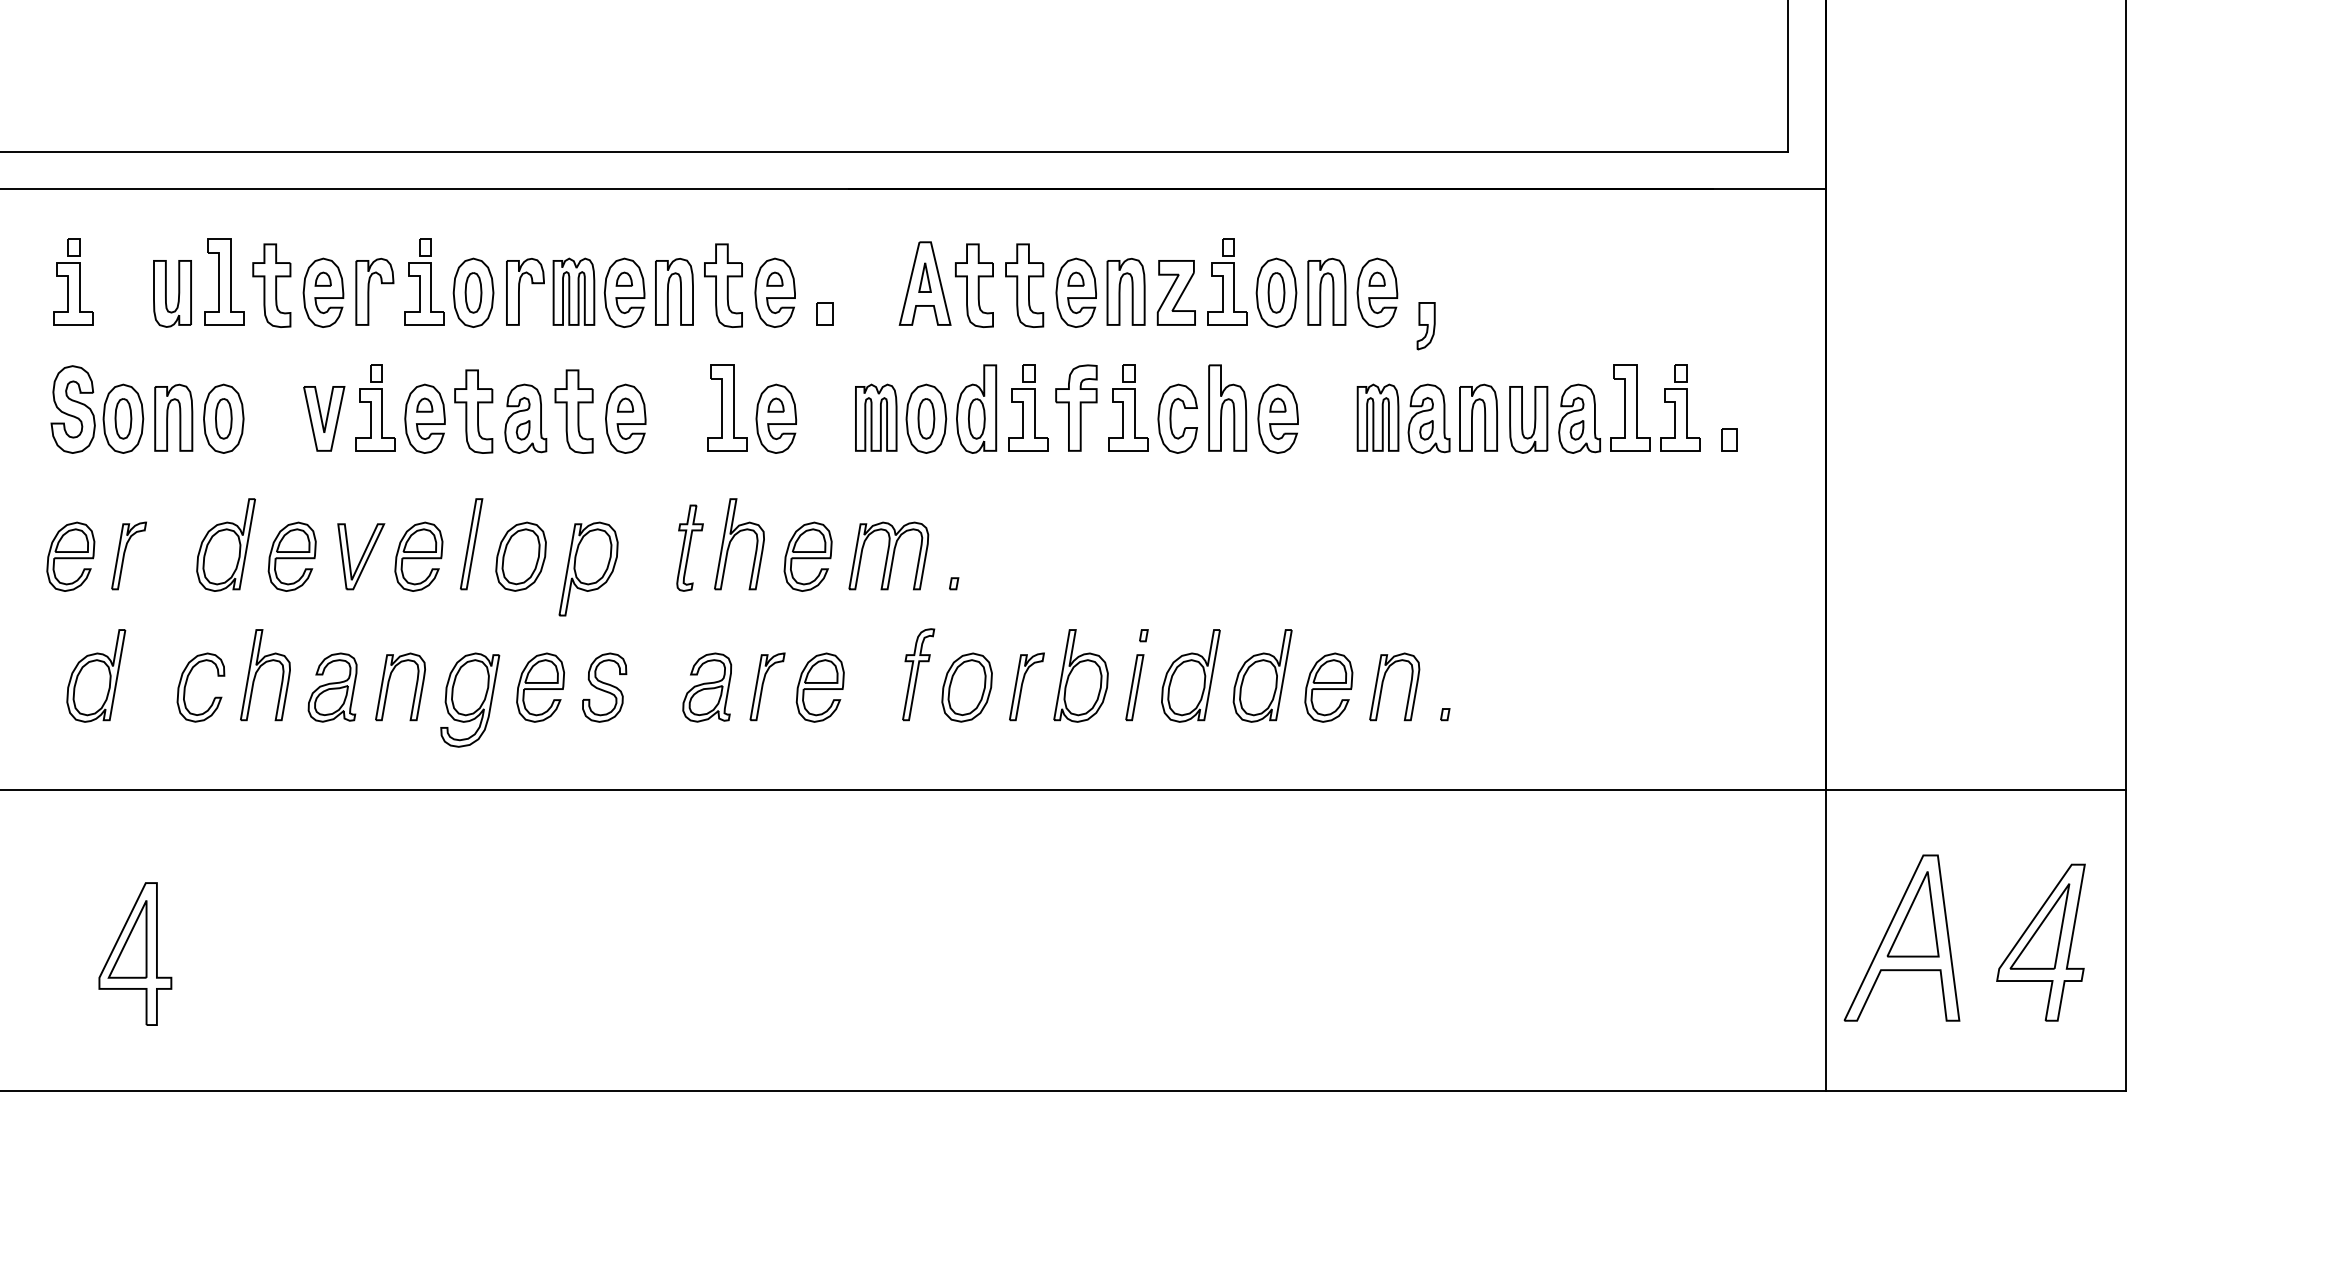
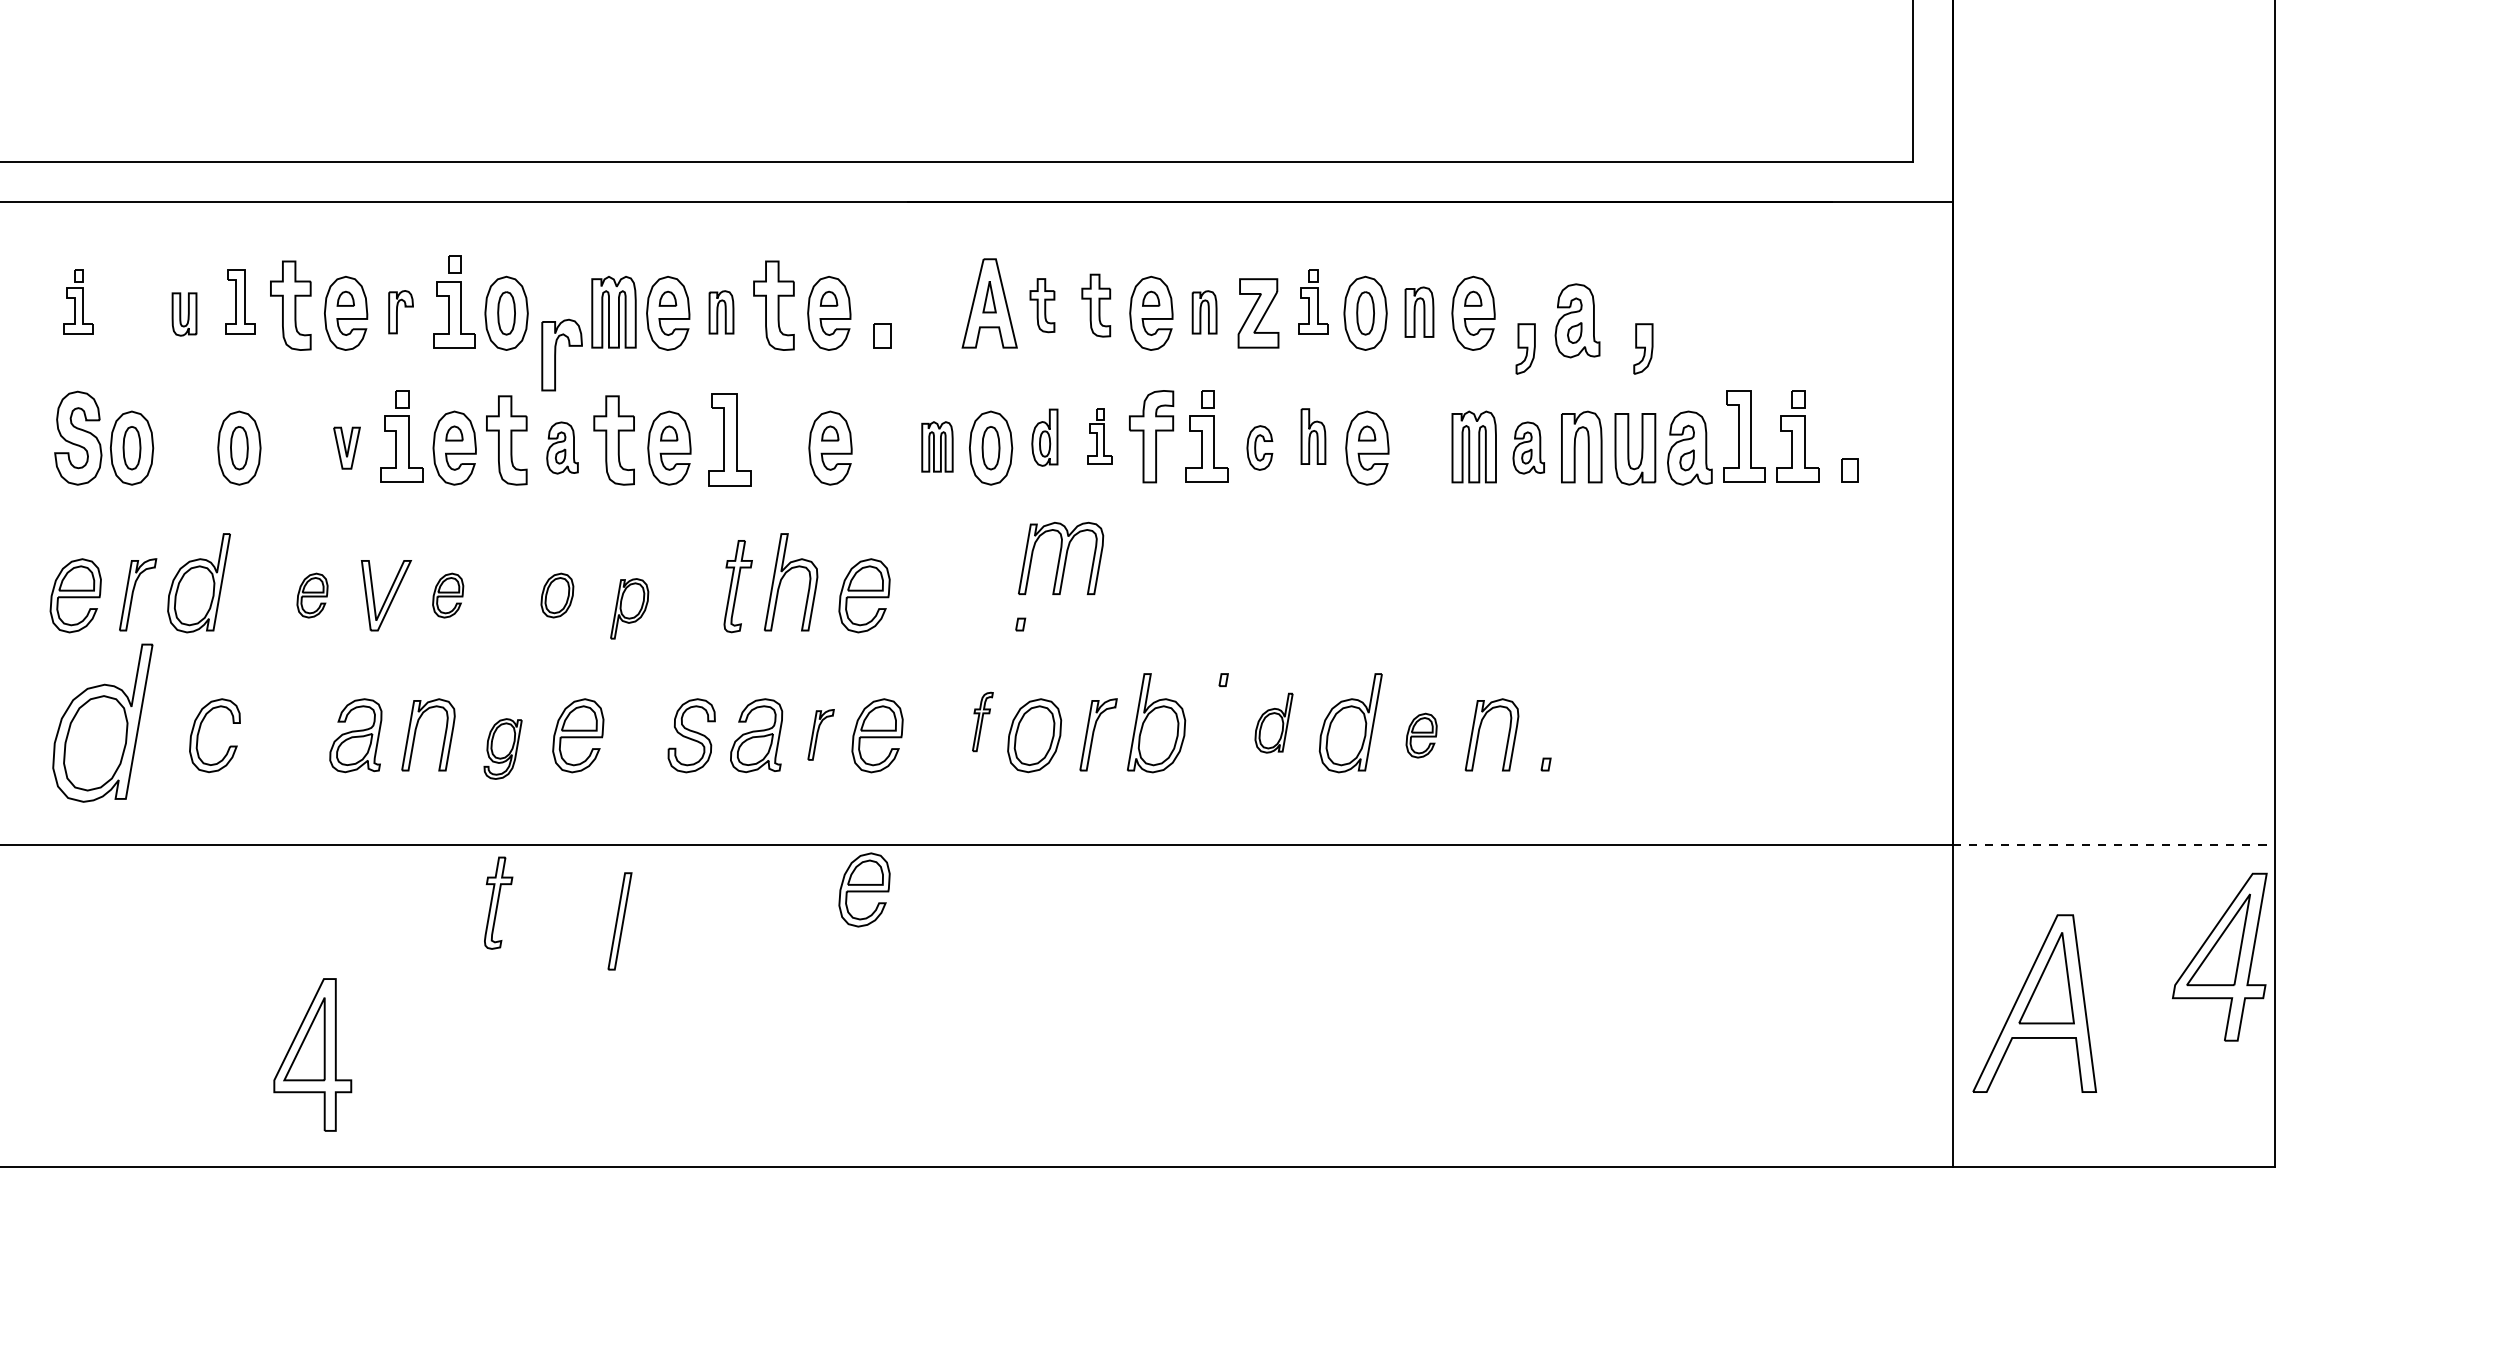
part: (73, 281) -> (78, 301), size x0.7
part: (224, 281) -> (240, 301), size x0.7
part: (1227, 281) -> (1313, 301), size x0.7
part: (974, 285) -> (1042, 305), size x0.6
part: (1024, 285) -> (1095, 305), size x0.7
part: (374, 291) -> (400, 311), size x0.6
part: (525, 291) -> (562, 354), moved
part: (674, 291) -> (721, 311), size x0.6
part: (1125, 291) -> (1204, 311), size x0.6
part: (1326, 291) -> (1419, 311), size x0.7
part: (172, 293) -> (184, 314), size x0.6
part: (1474, 299) -> (1577, 320), added
part: (1535, 326) -> (1642, 349), added
part: (727, 407) -> (730, 439), moved
part: (1028, 407) -> (1100, 436), size x0.6
part: (1227, 407) -> (1313, 436), size x0.6
part: (976, 408) -> (1044, 437), size x0.6
part: (173, 417) -> (185, 446), removed
part: (876, 417) -> (937, 446), size x0.7
part: (324, 418) -> (347, 447), size x0.6
part: (525, 418) -> (562, 447), size x0.7
part: (1177, 418) -> (1259, 447), size x0.6
part: (1428, 418) -> (1528, 447), size x0.7
part: (225, 544) -> (198, 582), moved
part: (471, 544) -> (619, 921), moved
part: (888, 555) -> (1060, 557), moved
part: (291, 556) -> (311, 595), size x0.6
part: (418, 556) -> (447, 595), size x0.6
part: (520, 556) -> (556, 595), size x0.6
part: (588, 568) -> (629, 608), size x0.6
part: (258, 671) -> (276, 718), removed
part: (918, 674) -> (982, 721), size x0.6
part: (96, 675) -> (103, 722), size x1.6
part: (1190, 675) -> (1273, 722), size x0.6
part: (767, 686) -> (821, 734), size x0.7
part: (604, 687) -> (691, 735), moved
part: (1134, 687) -> (1213, 735), removed
part: (1328, 687) -> (1421, 735), size x0.6
part: (470, 699) -> (503, 748), size x0.6
line: (1976, 790) -> (2114, 845), solid -> dashed
part: (807, 831) -> (863, 889), added
part: (465, 843) -> (497, 902), added
part: (2040, 942) -> (2219, 957), moved
part: (135, 953) -> (312, 1054), moved

